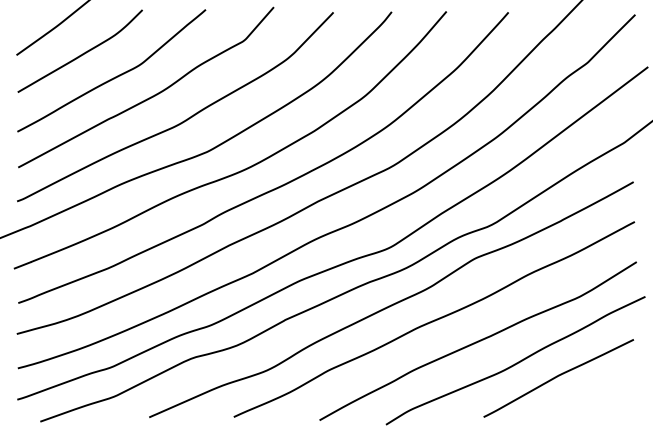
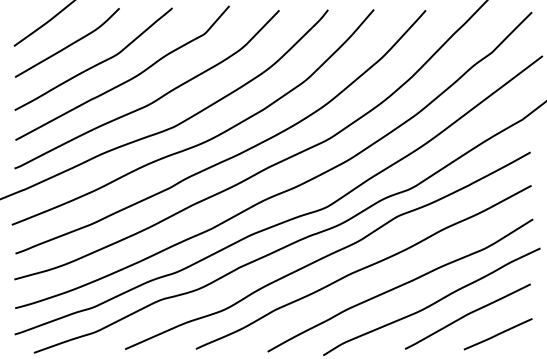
line: (594, 399) -> (497, 334), added

